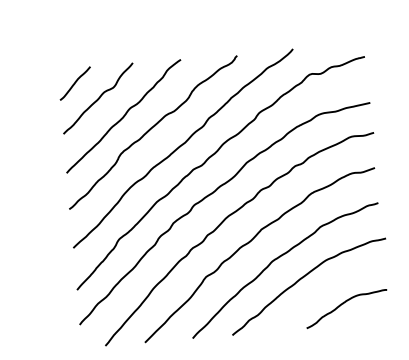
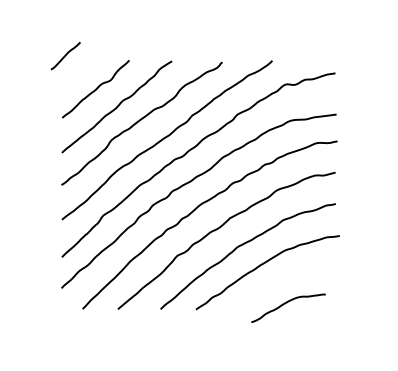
line: (75, 84) -> (65, 56), moved
curve: (345, 303) -> (287, 303), moved

